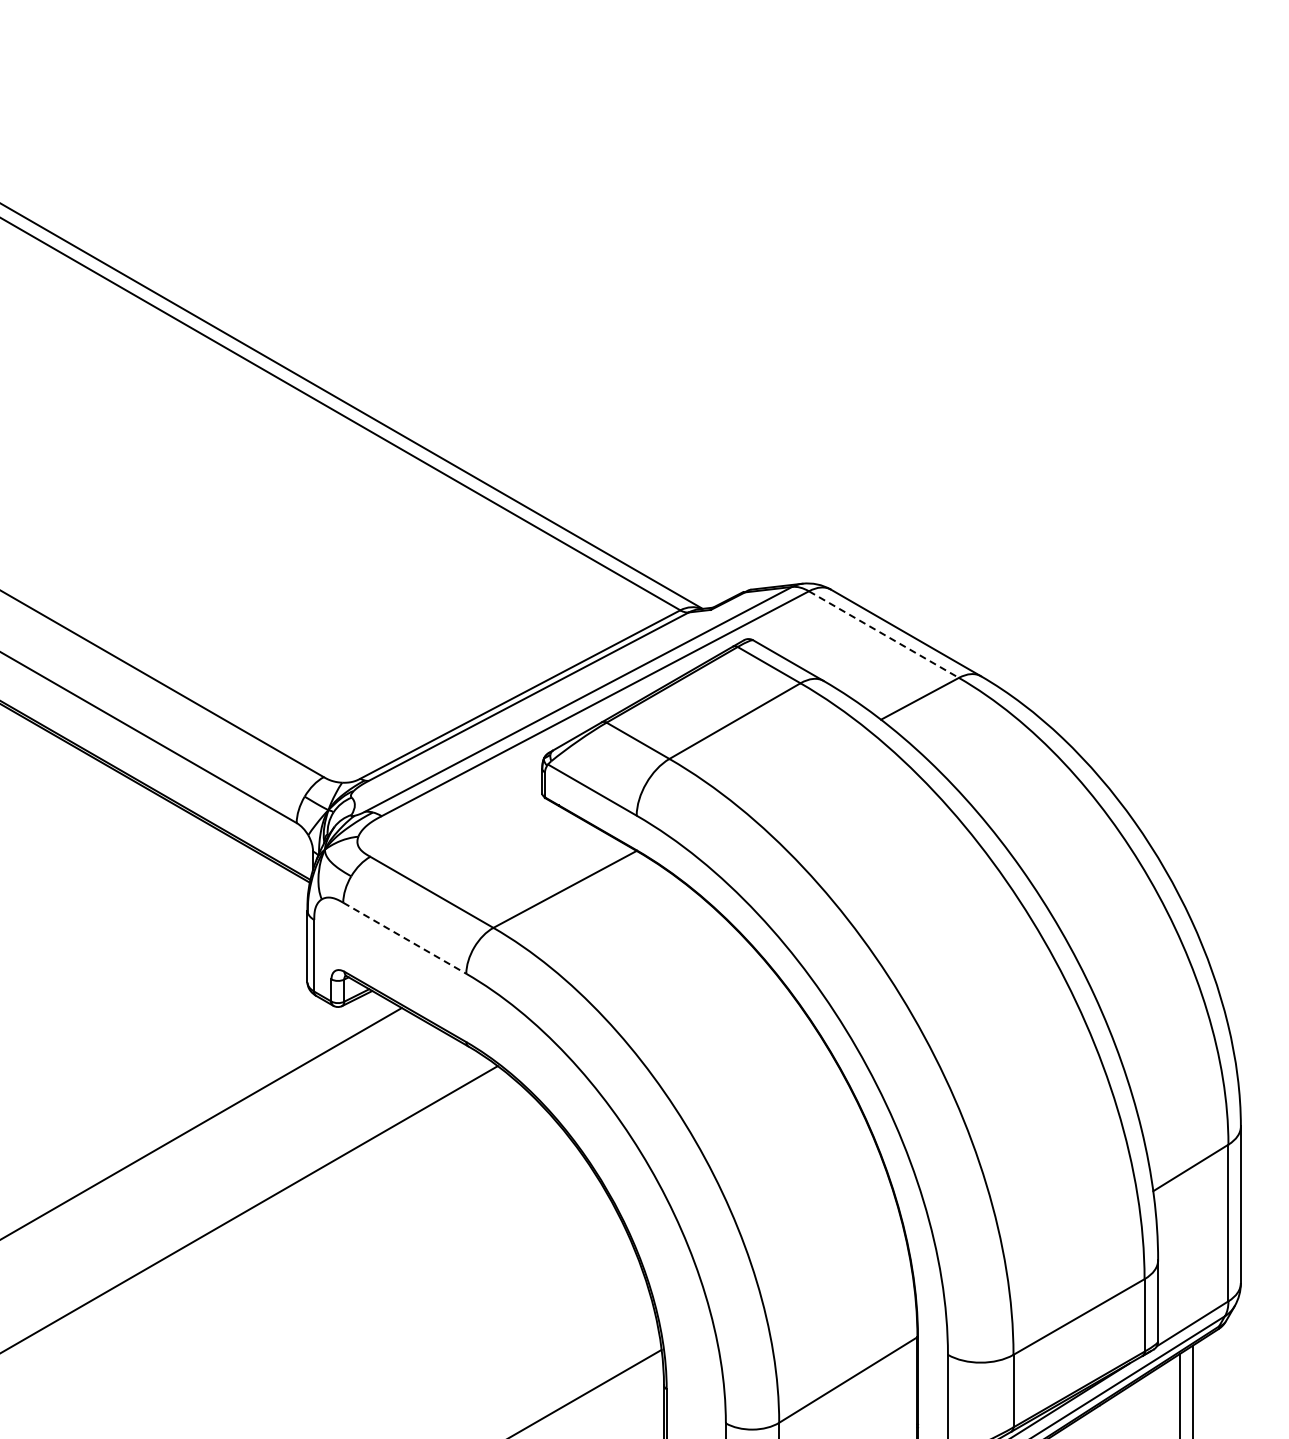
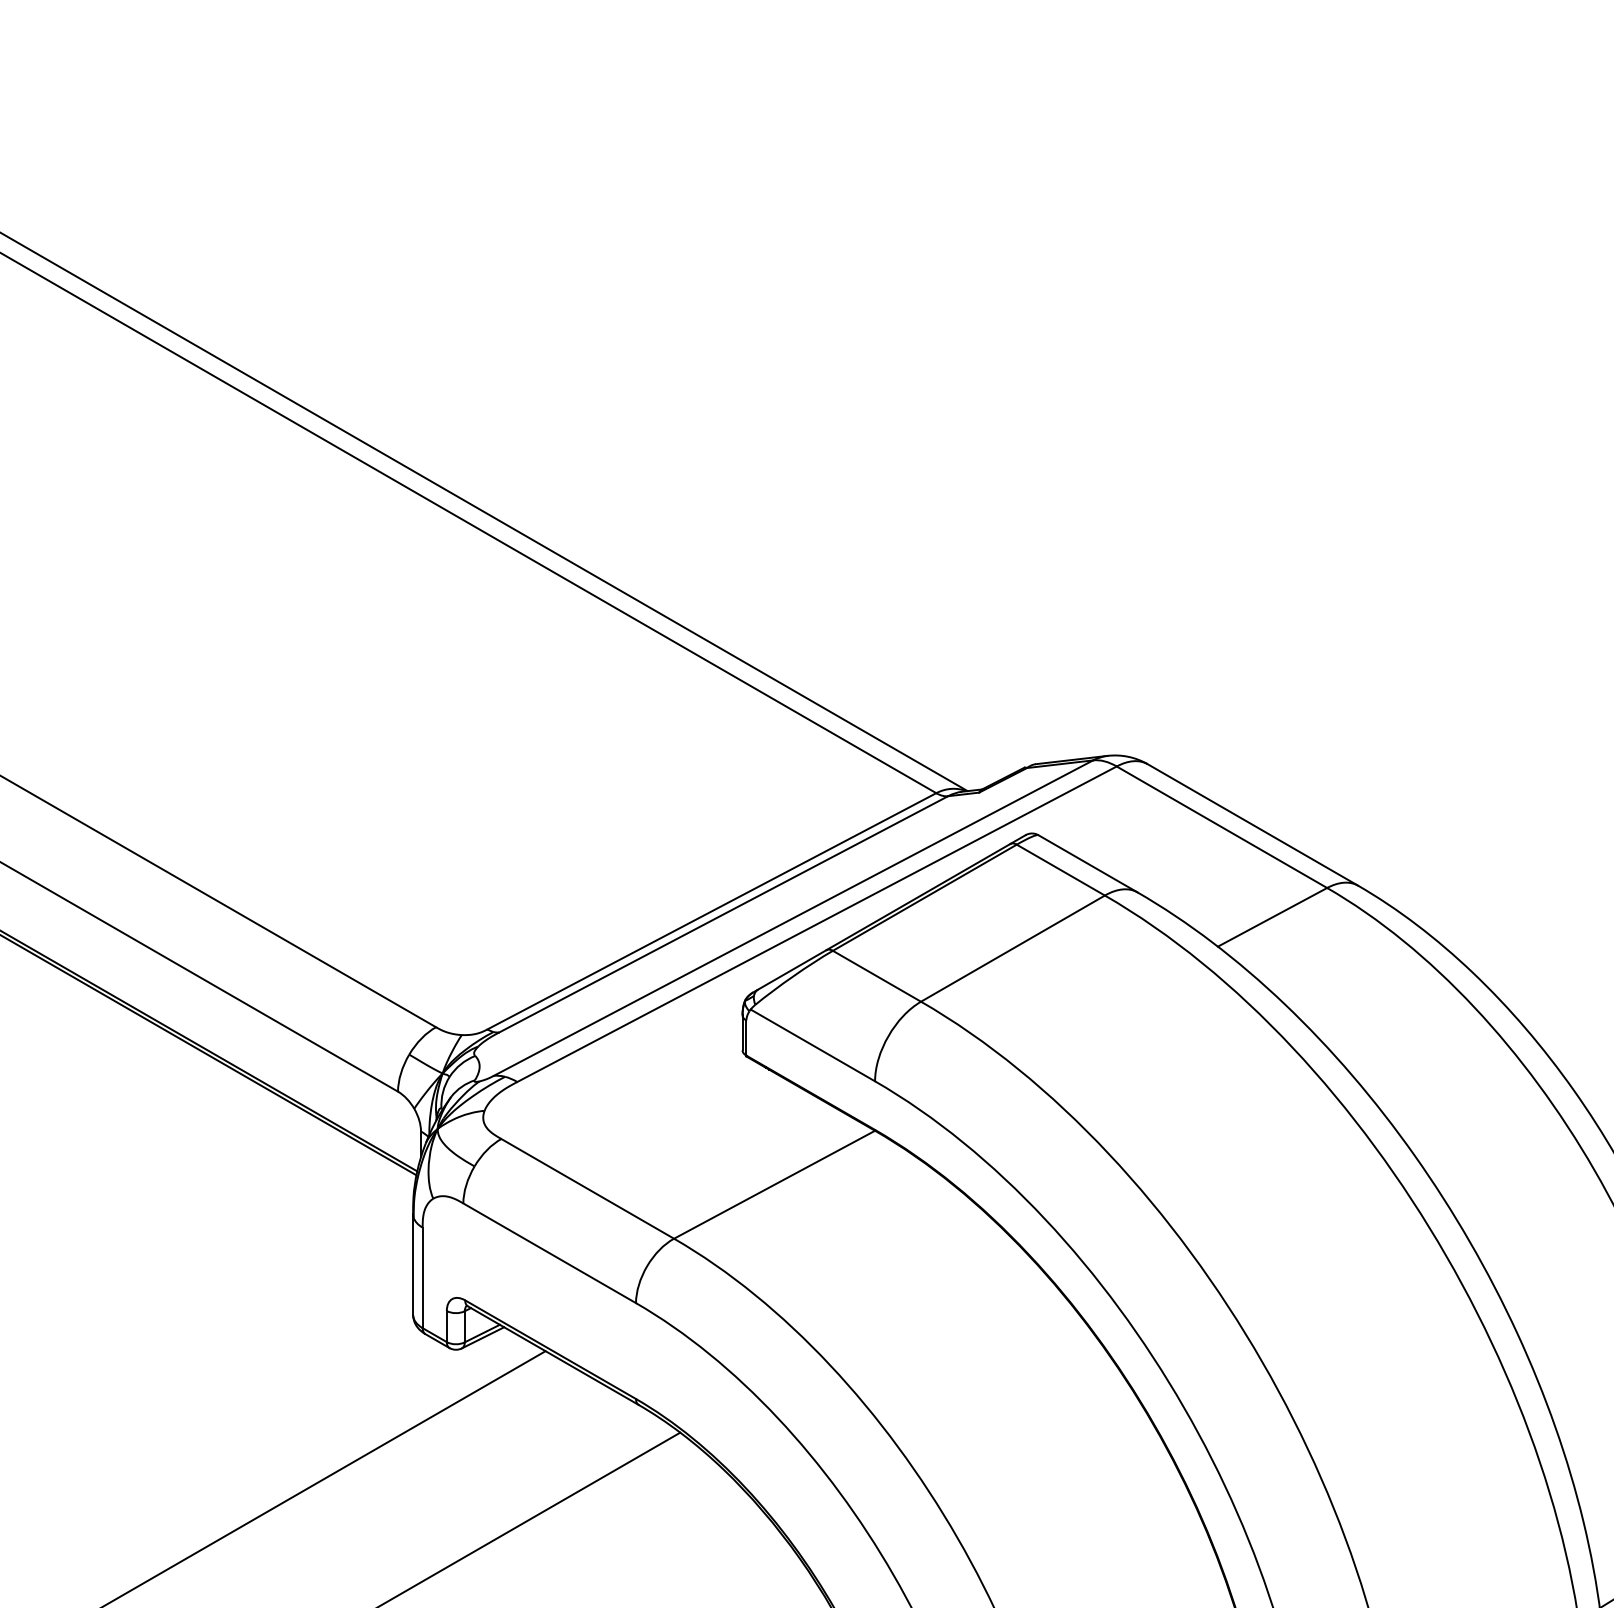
line: (883, 634) -> (1221, 827), dashed -> solid
line: (405, 938) -> (550, 1253), dashed -> solid

